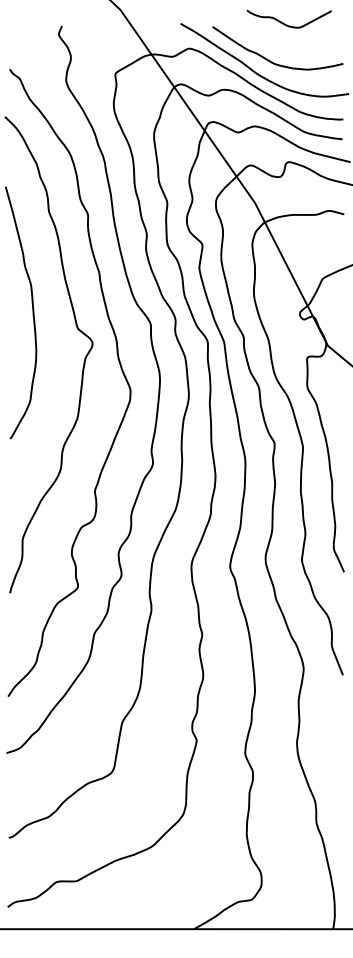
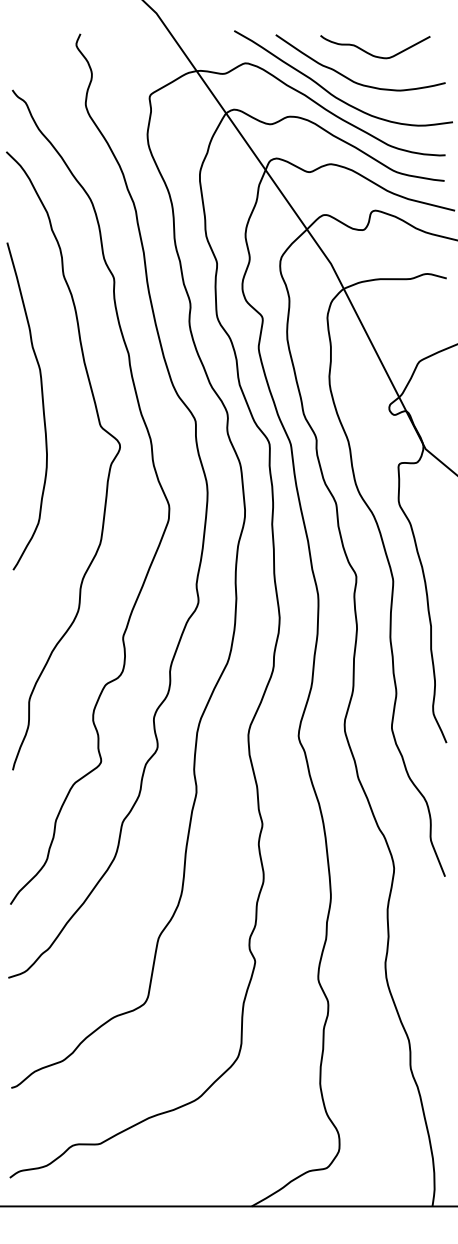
curve: (285, 23) -> (370, 52), moved

